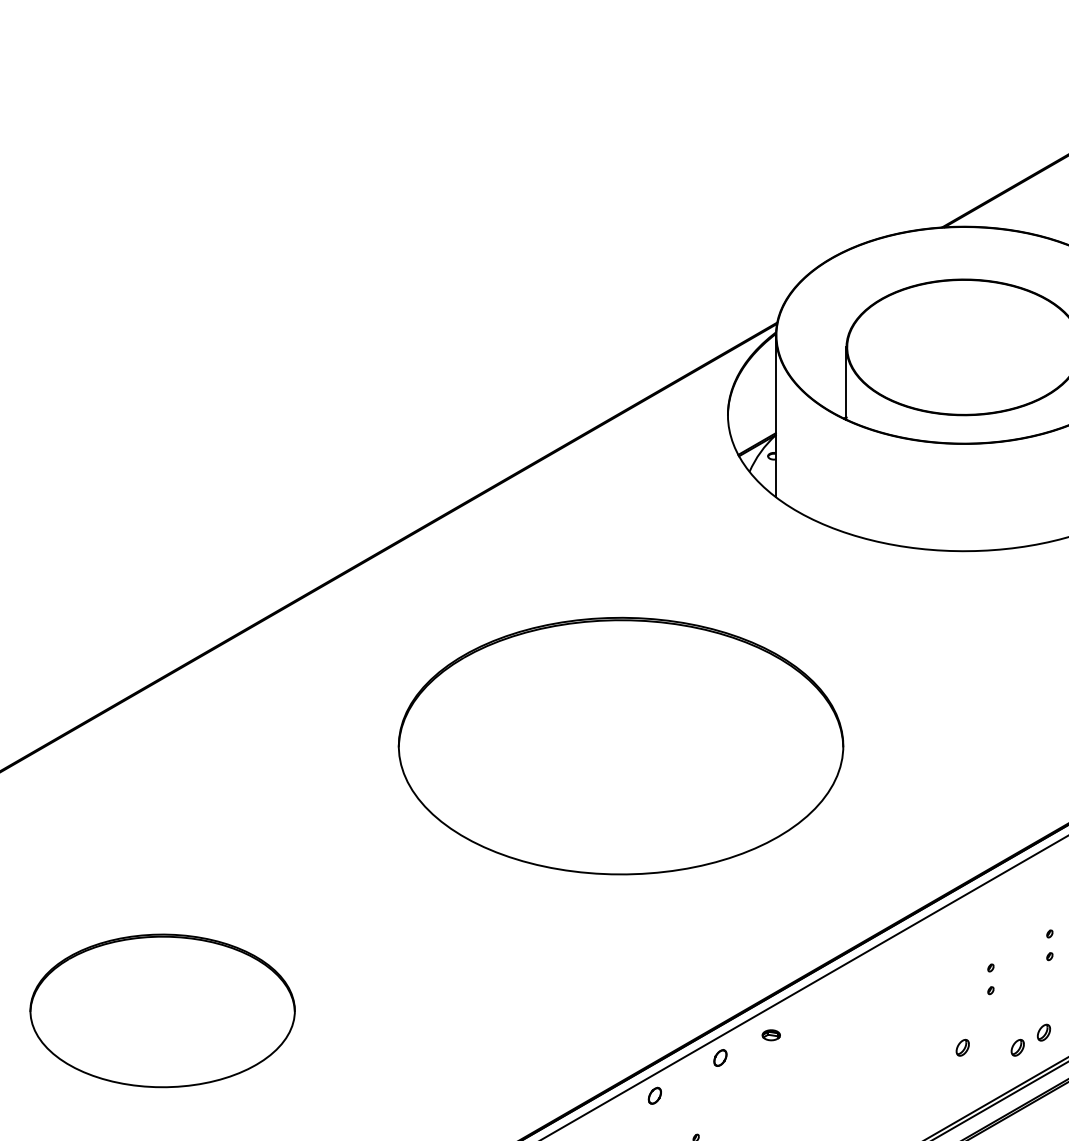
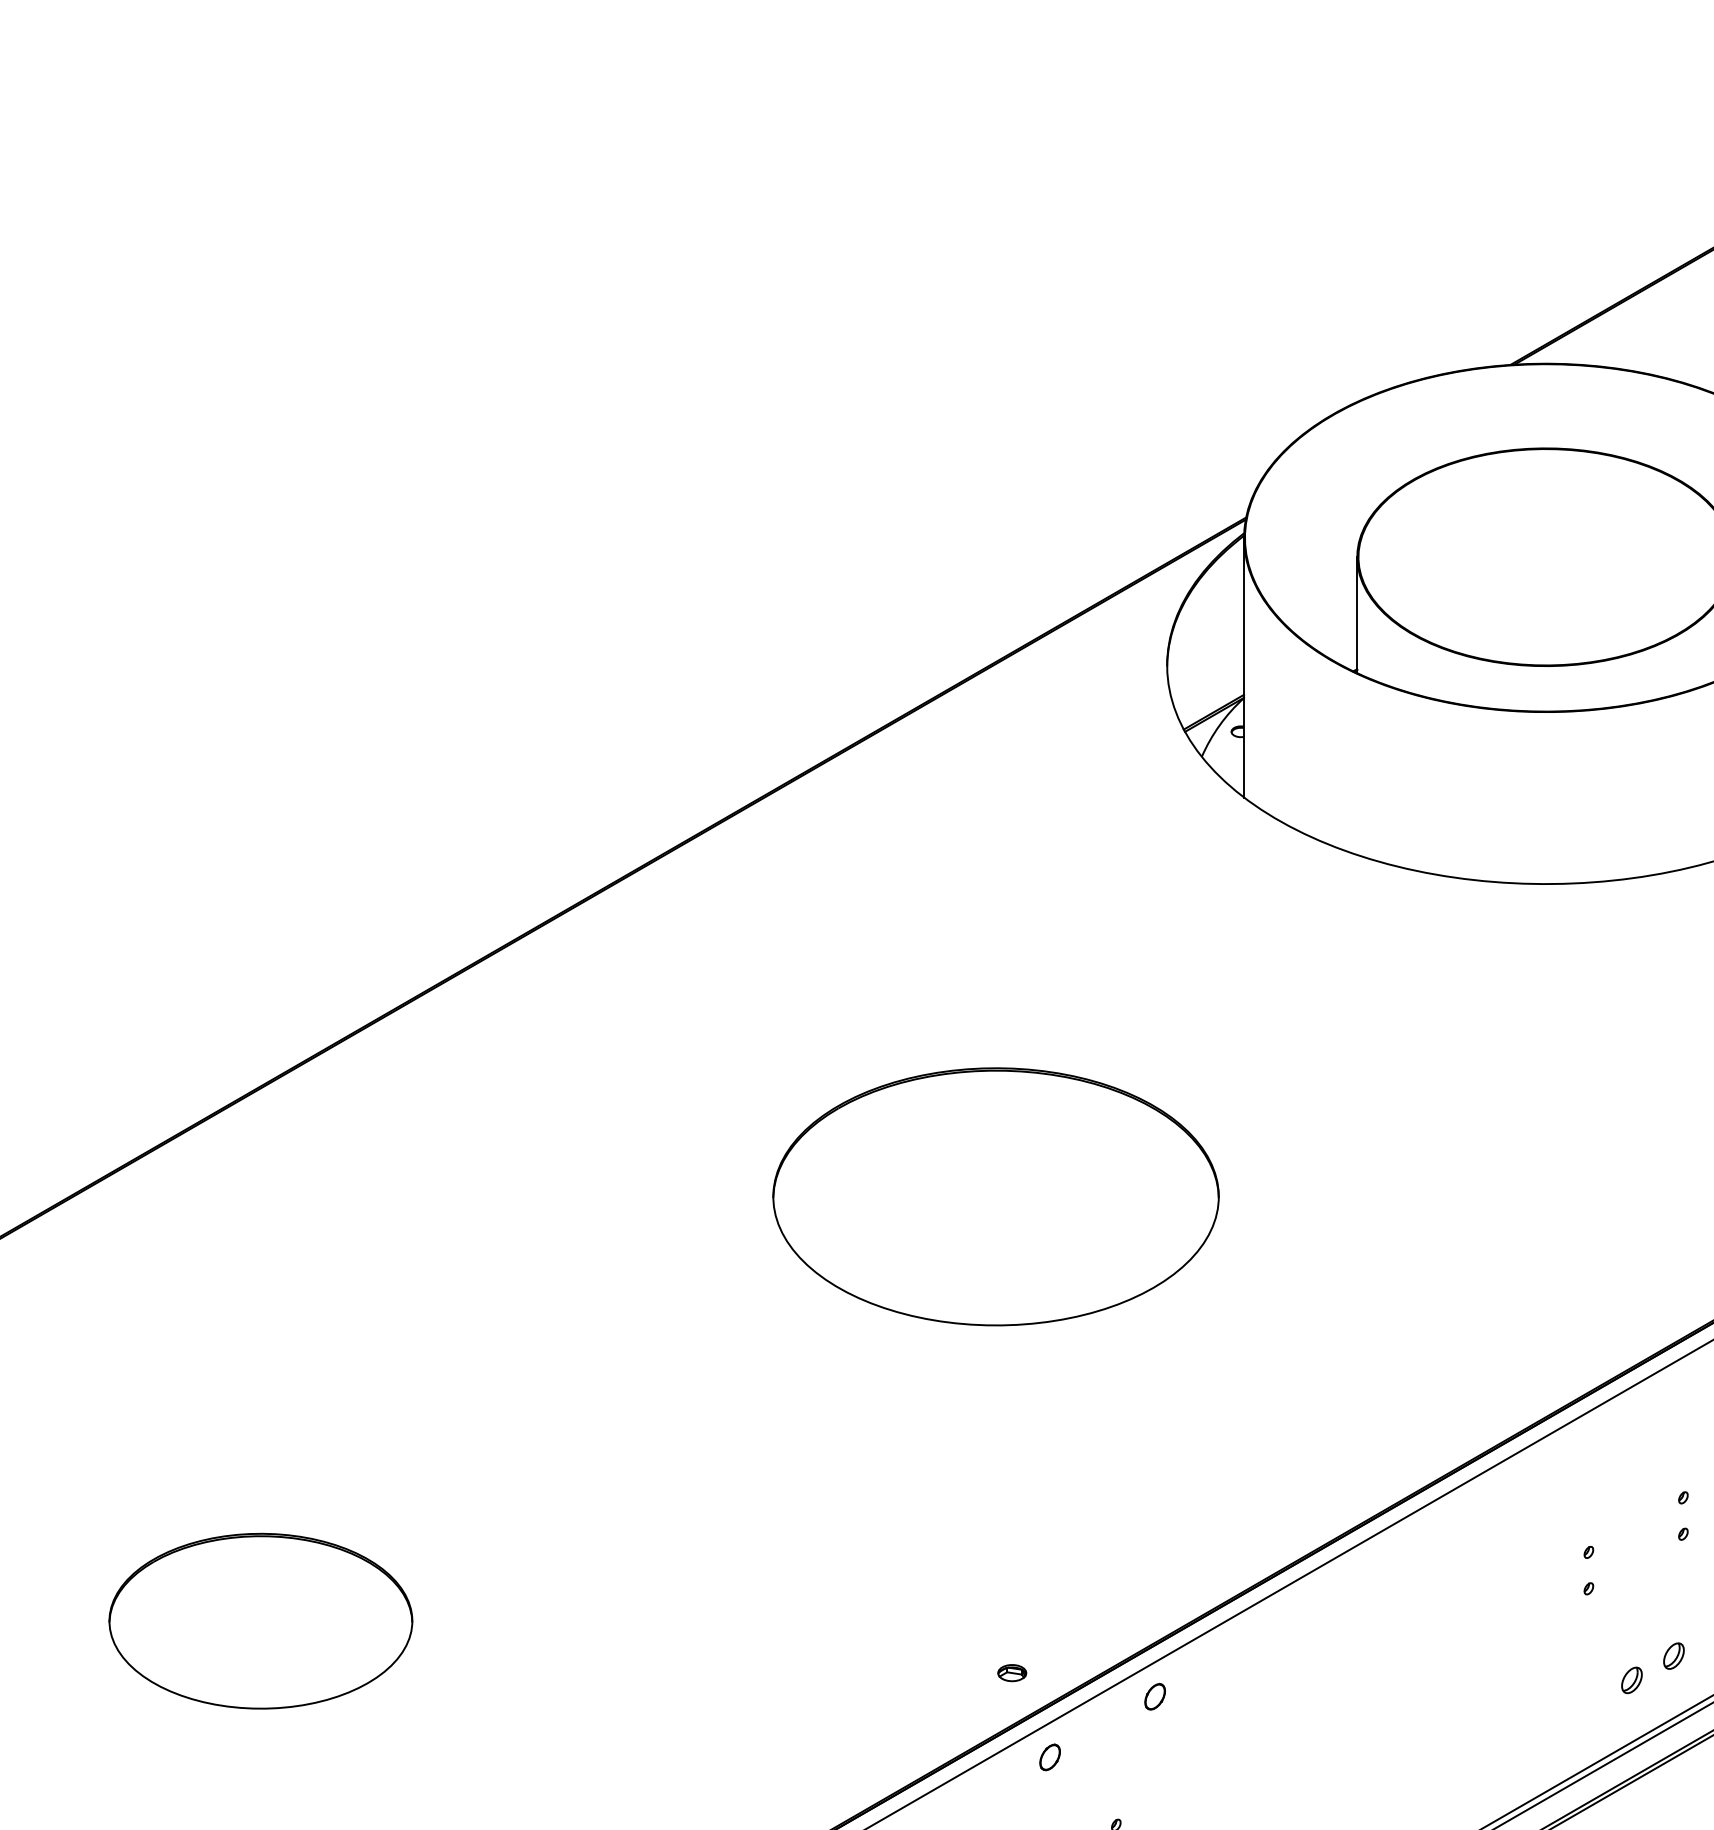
part: (621, 746) -> (996, 1197), size x0.62
part: (162, 1010) -> (260, 1620), size x0.71
part: (770, 1035) -> (1010, 1673), moved
part: (962, 1047) -> (1543, 1679), removed

